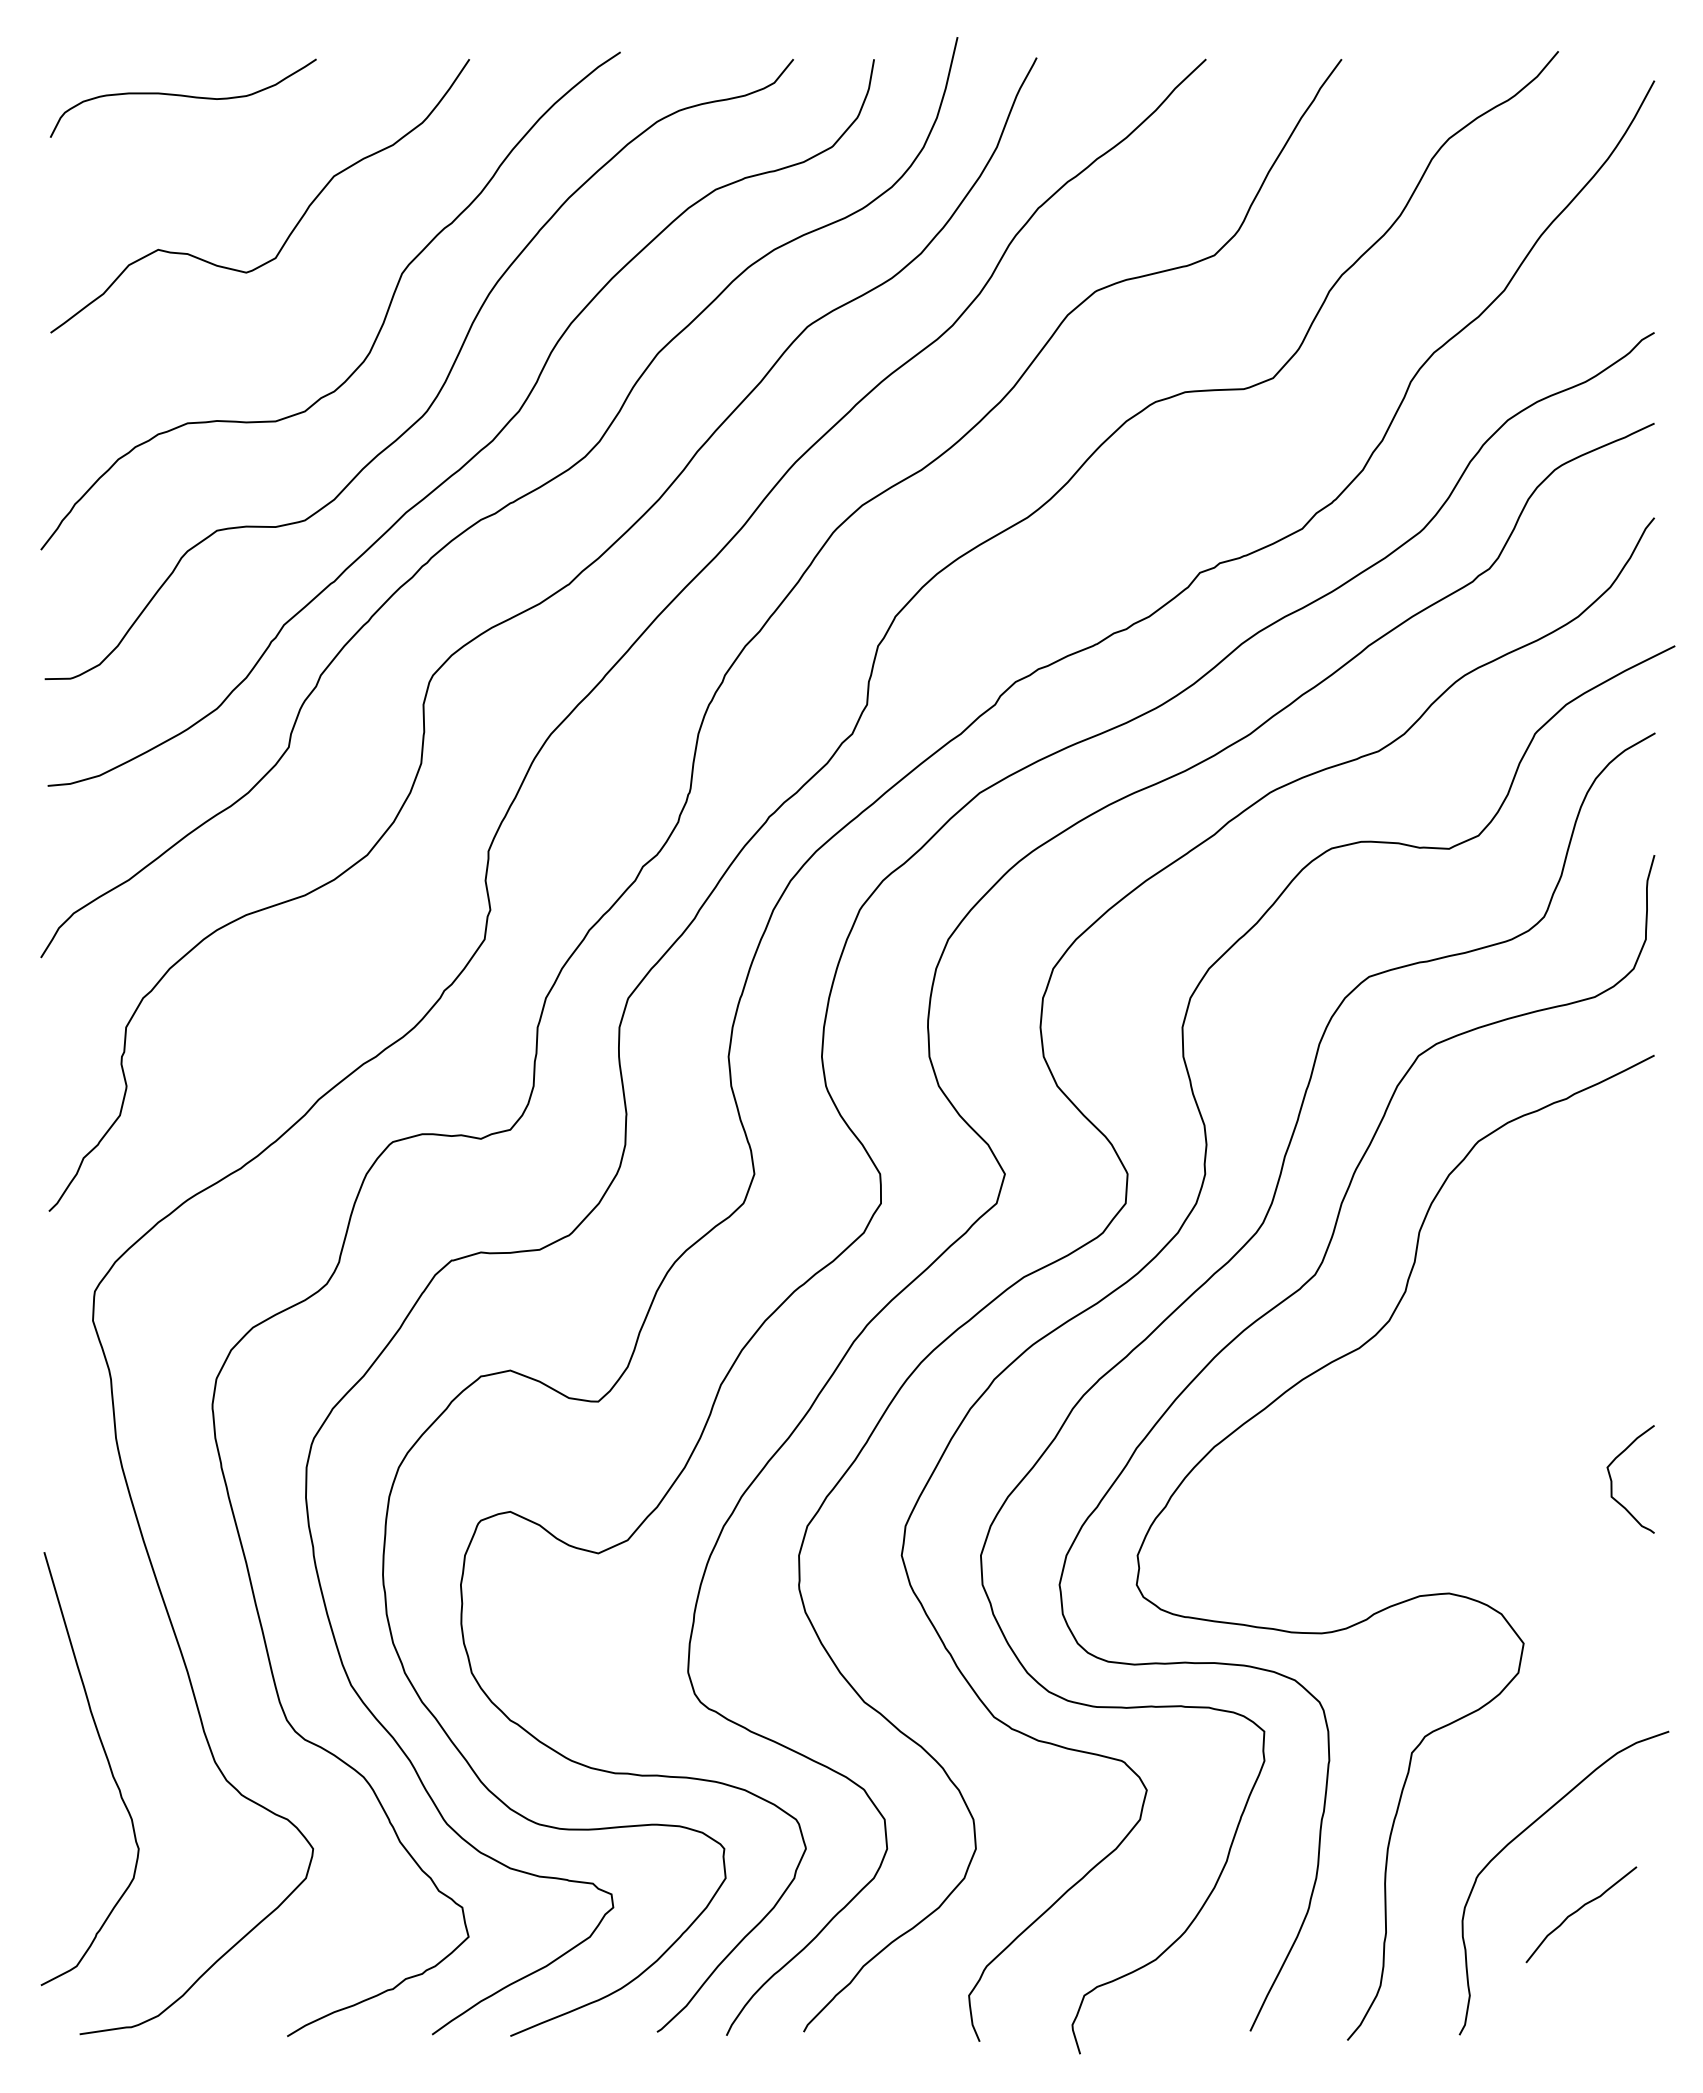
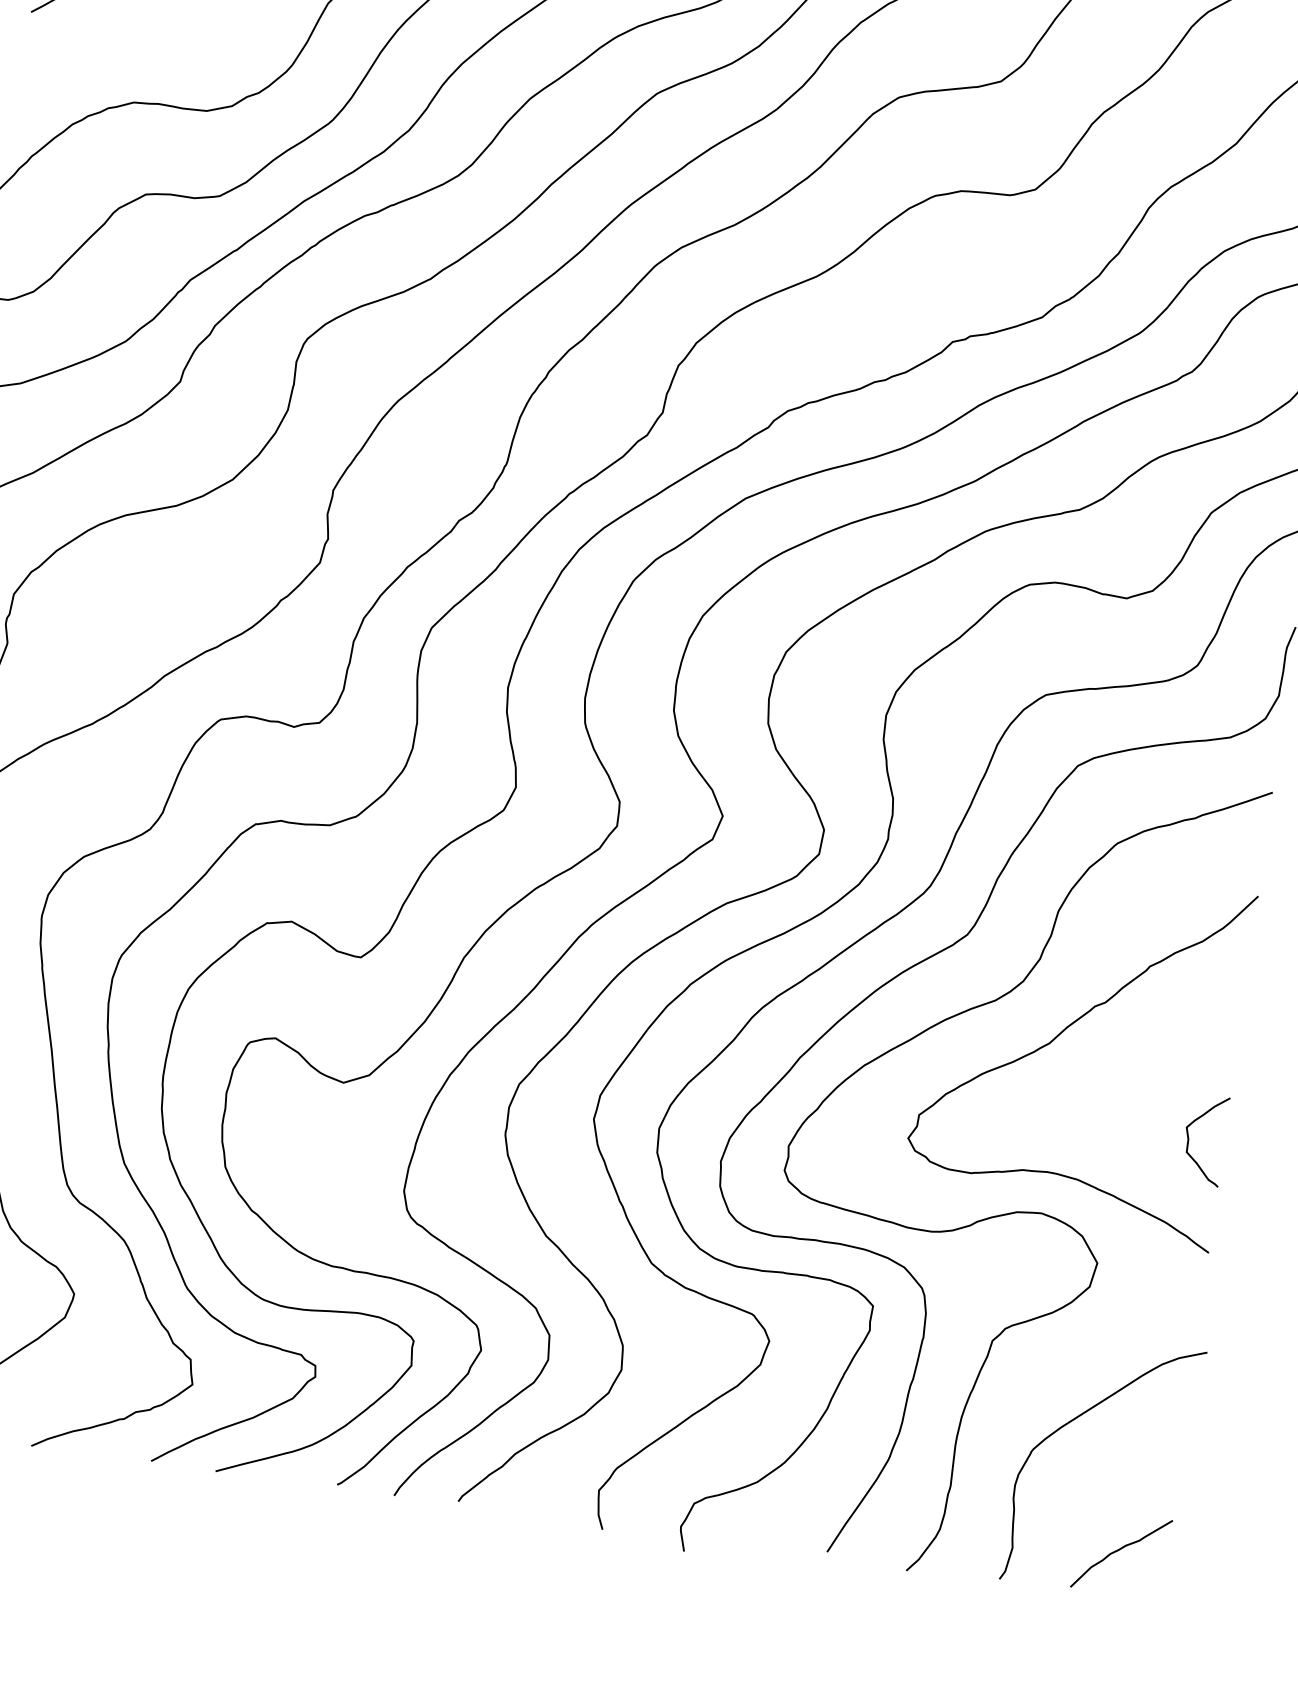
curve: (1444, 1375) -> (1062, 1032), added
curve: (1579, 1910) -> (1120, 1550), moved

